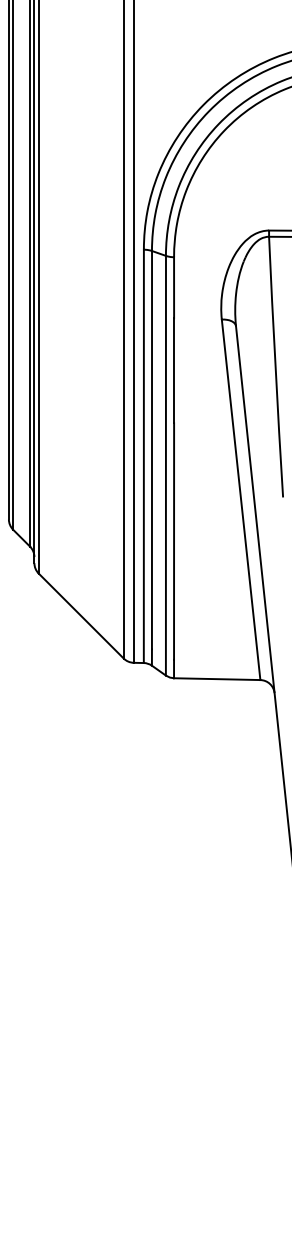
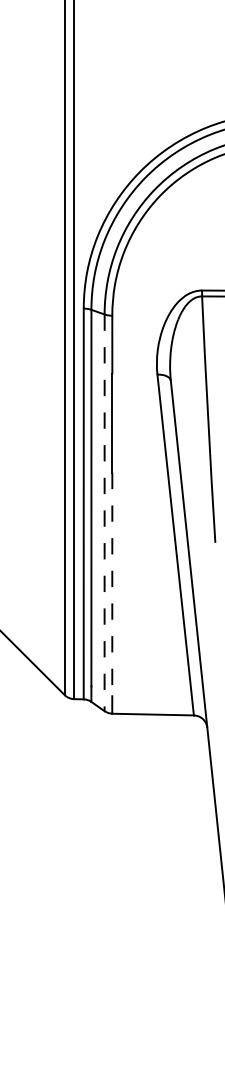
line: (165, 465) -> (104, 512), solid -> dashed
line: (174, 542) -> (112, 585), solid -> dashed

